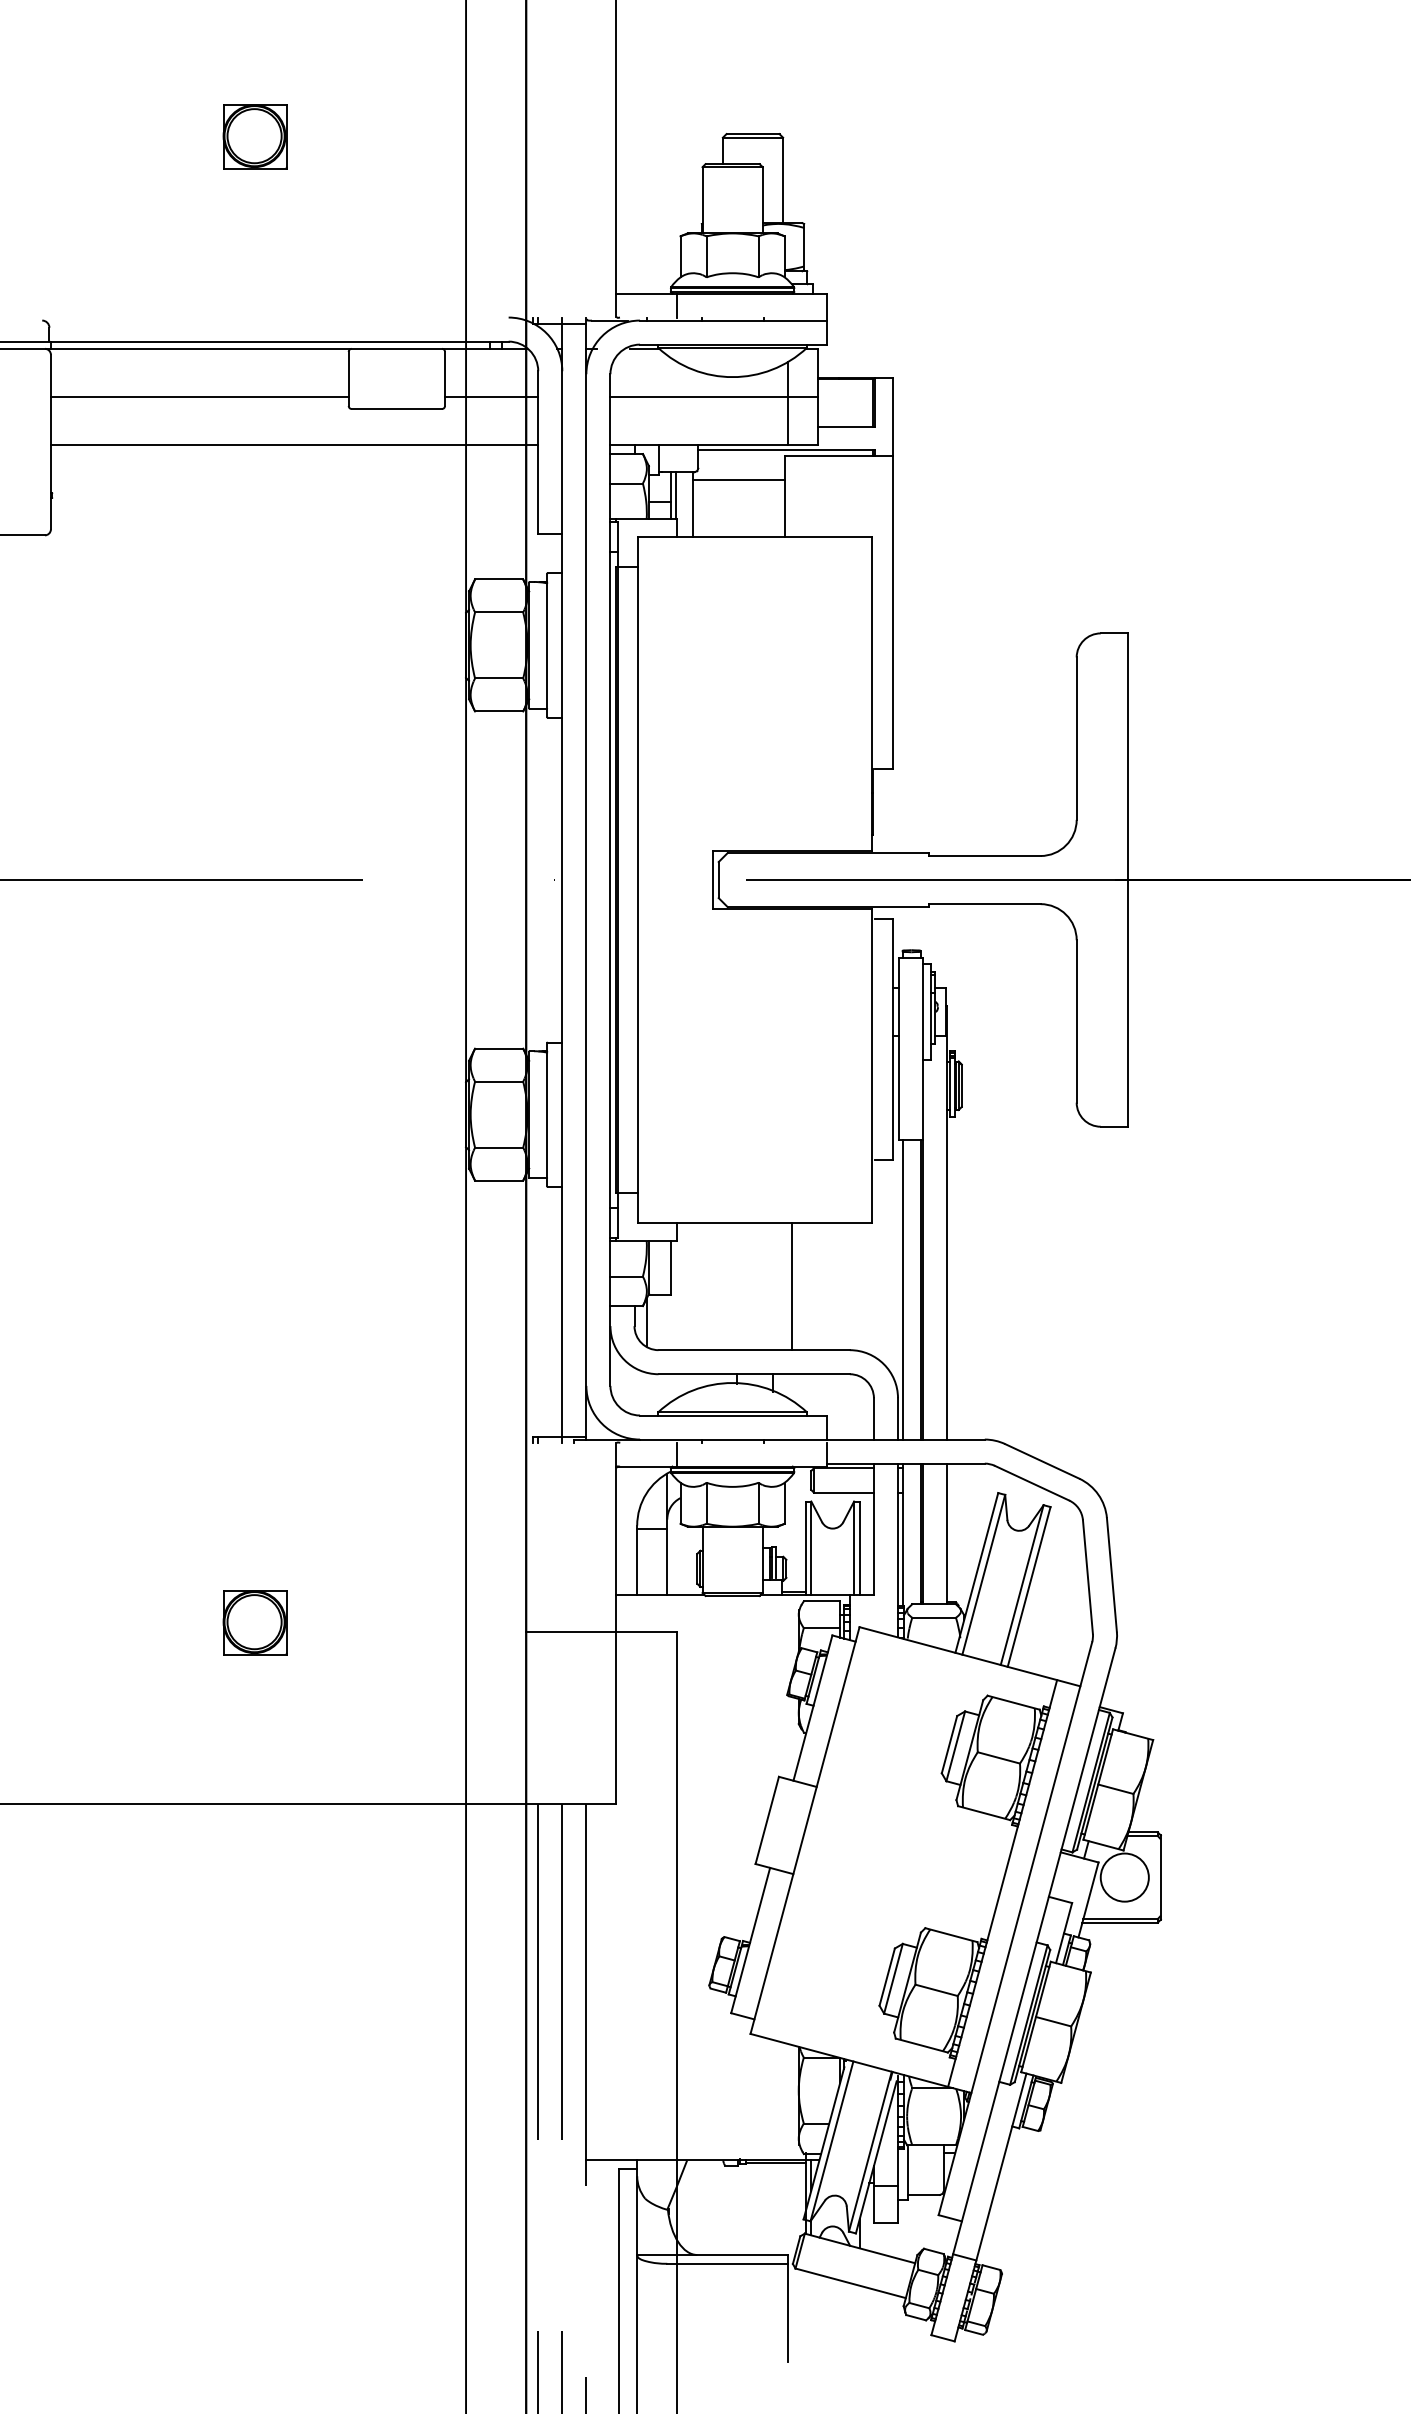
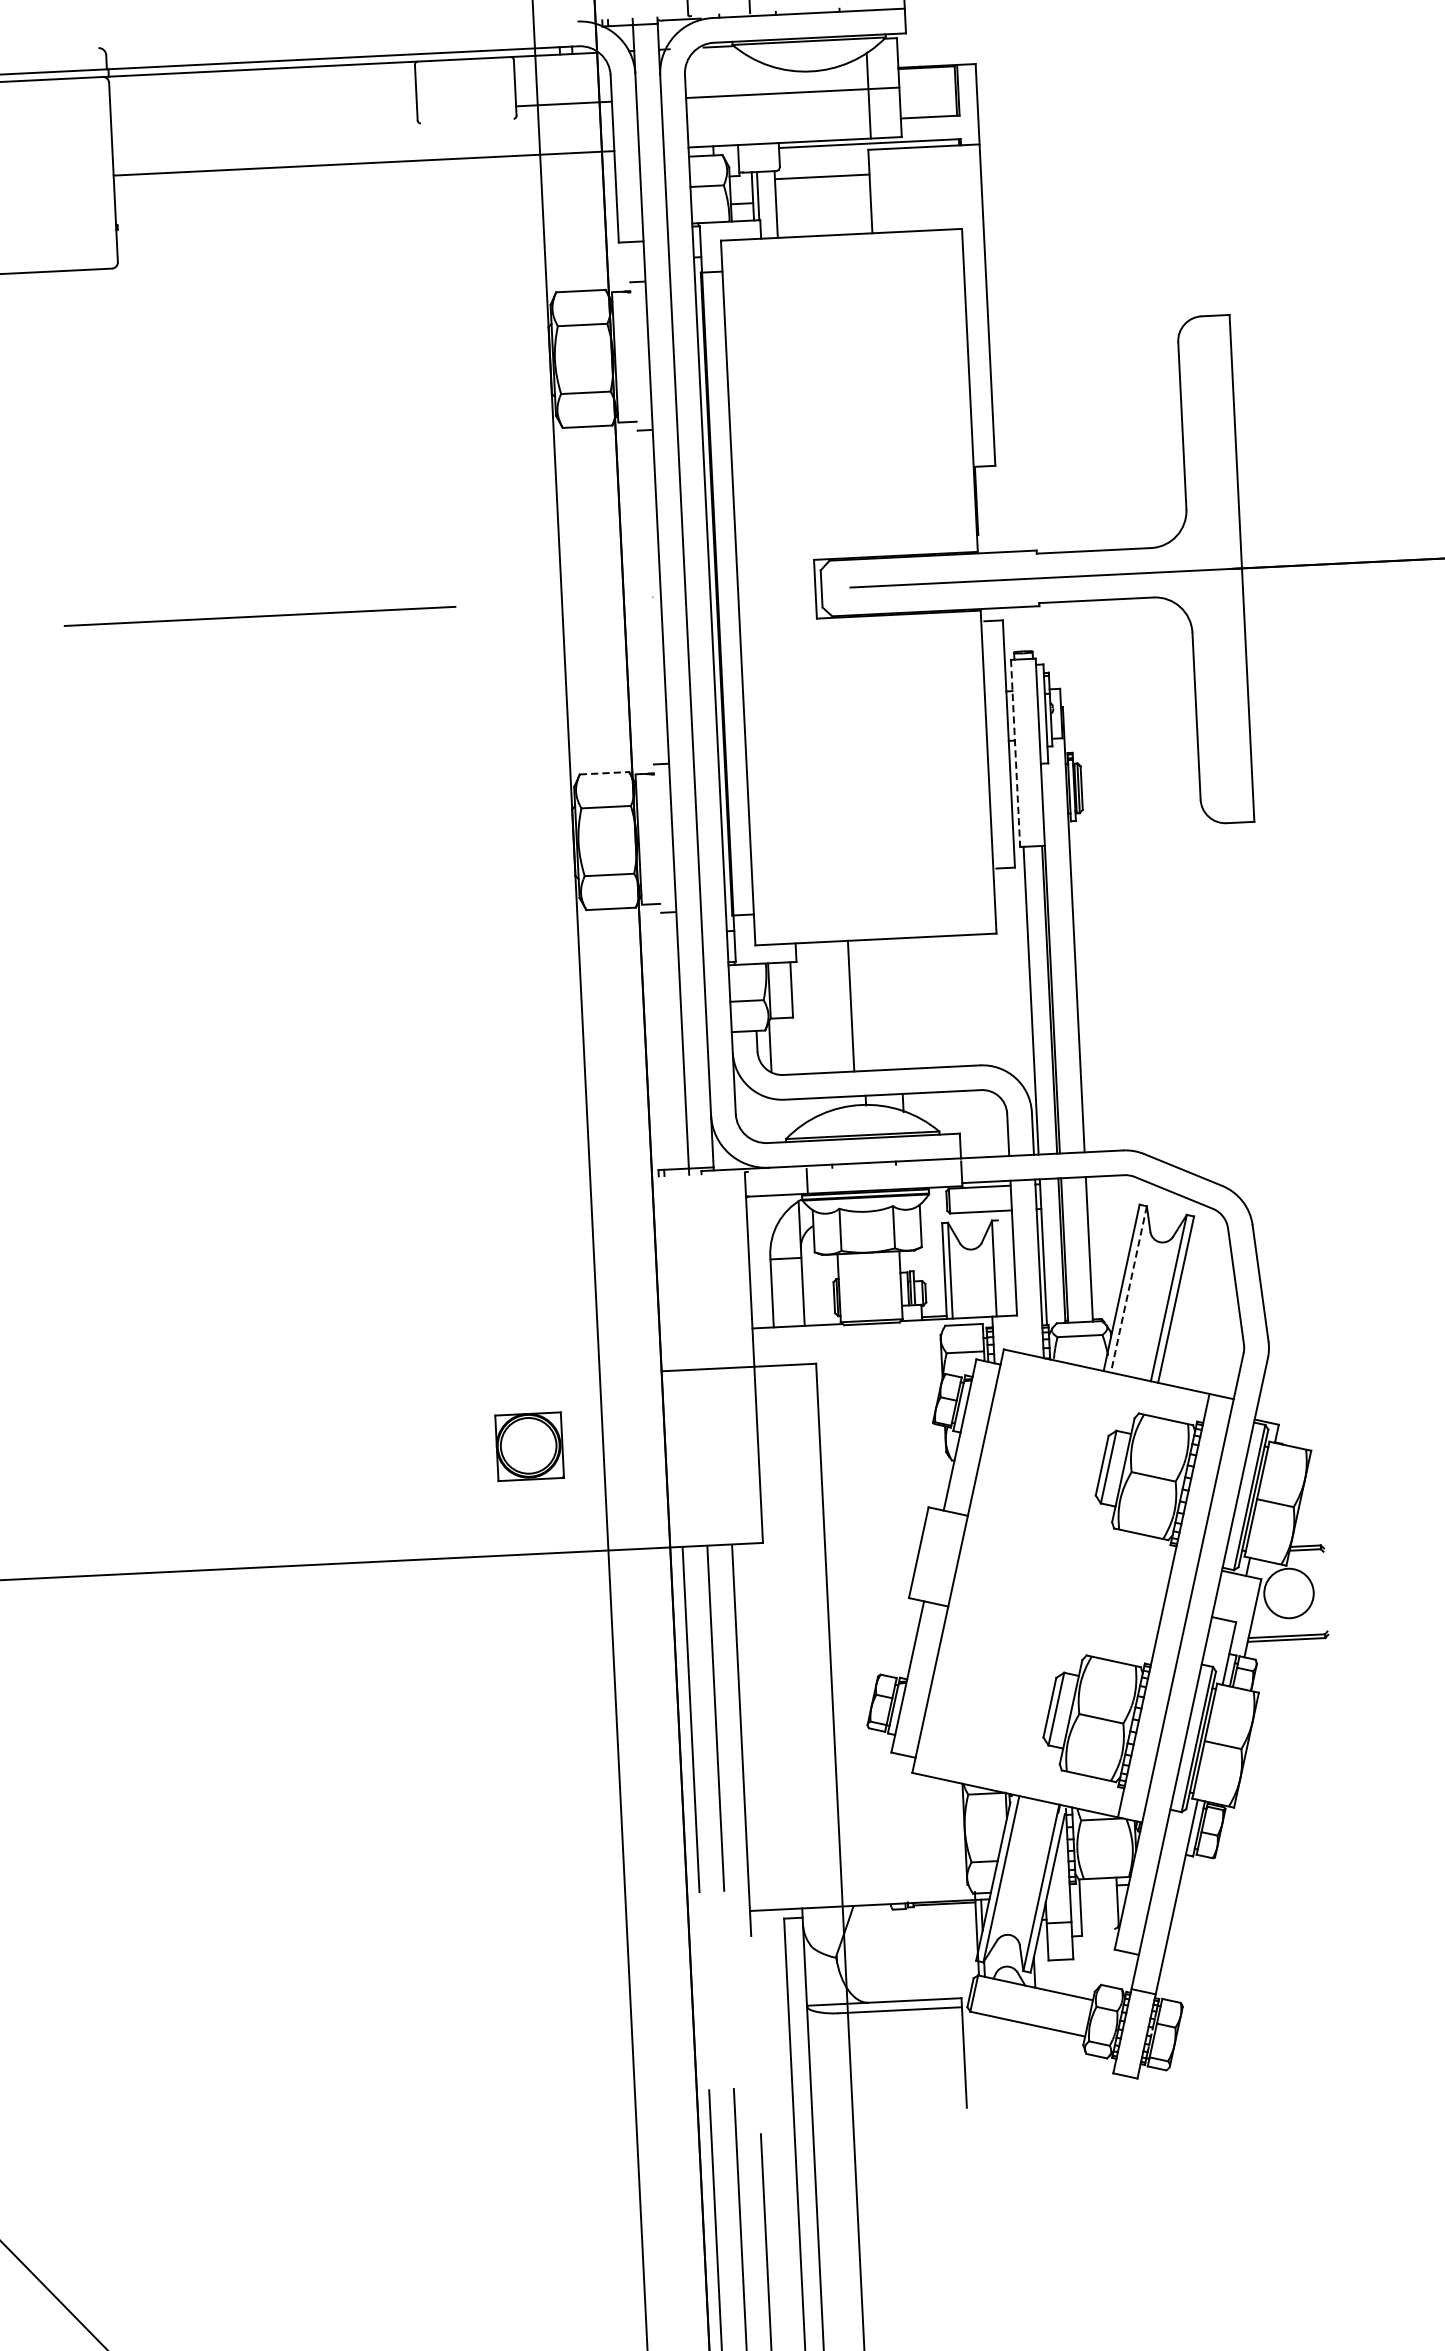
line: (199, 396) -> (263, 118), removed
line: (396, 409) -> (466, 121), removed
line: (547, 645) -> (633, 356), removed
line: (499, 1048) -> (604, 773), solid -> dashed
line: (899, 1049) -> (1015, 753), solid -> dashed
line: (547, 1114) -> (657, 838), removed
line: (791, 1286) -> (851, 1006), moved
line: (859, 1547) -> (999, 1267), removed
line: (983, 1574) -> (1128, 1289), solid -> dashed
part: (254, 1622) -> (528, 1446), moved
line: (1160, 1877) -> (1325, 1591), removed
line: (923, 2194) -> (1098, 1929), removed

